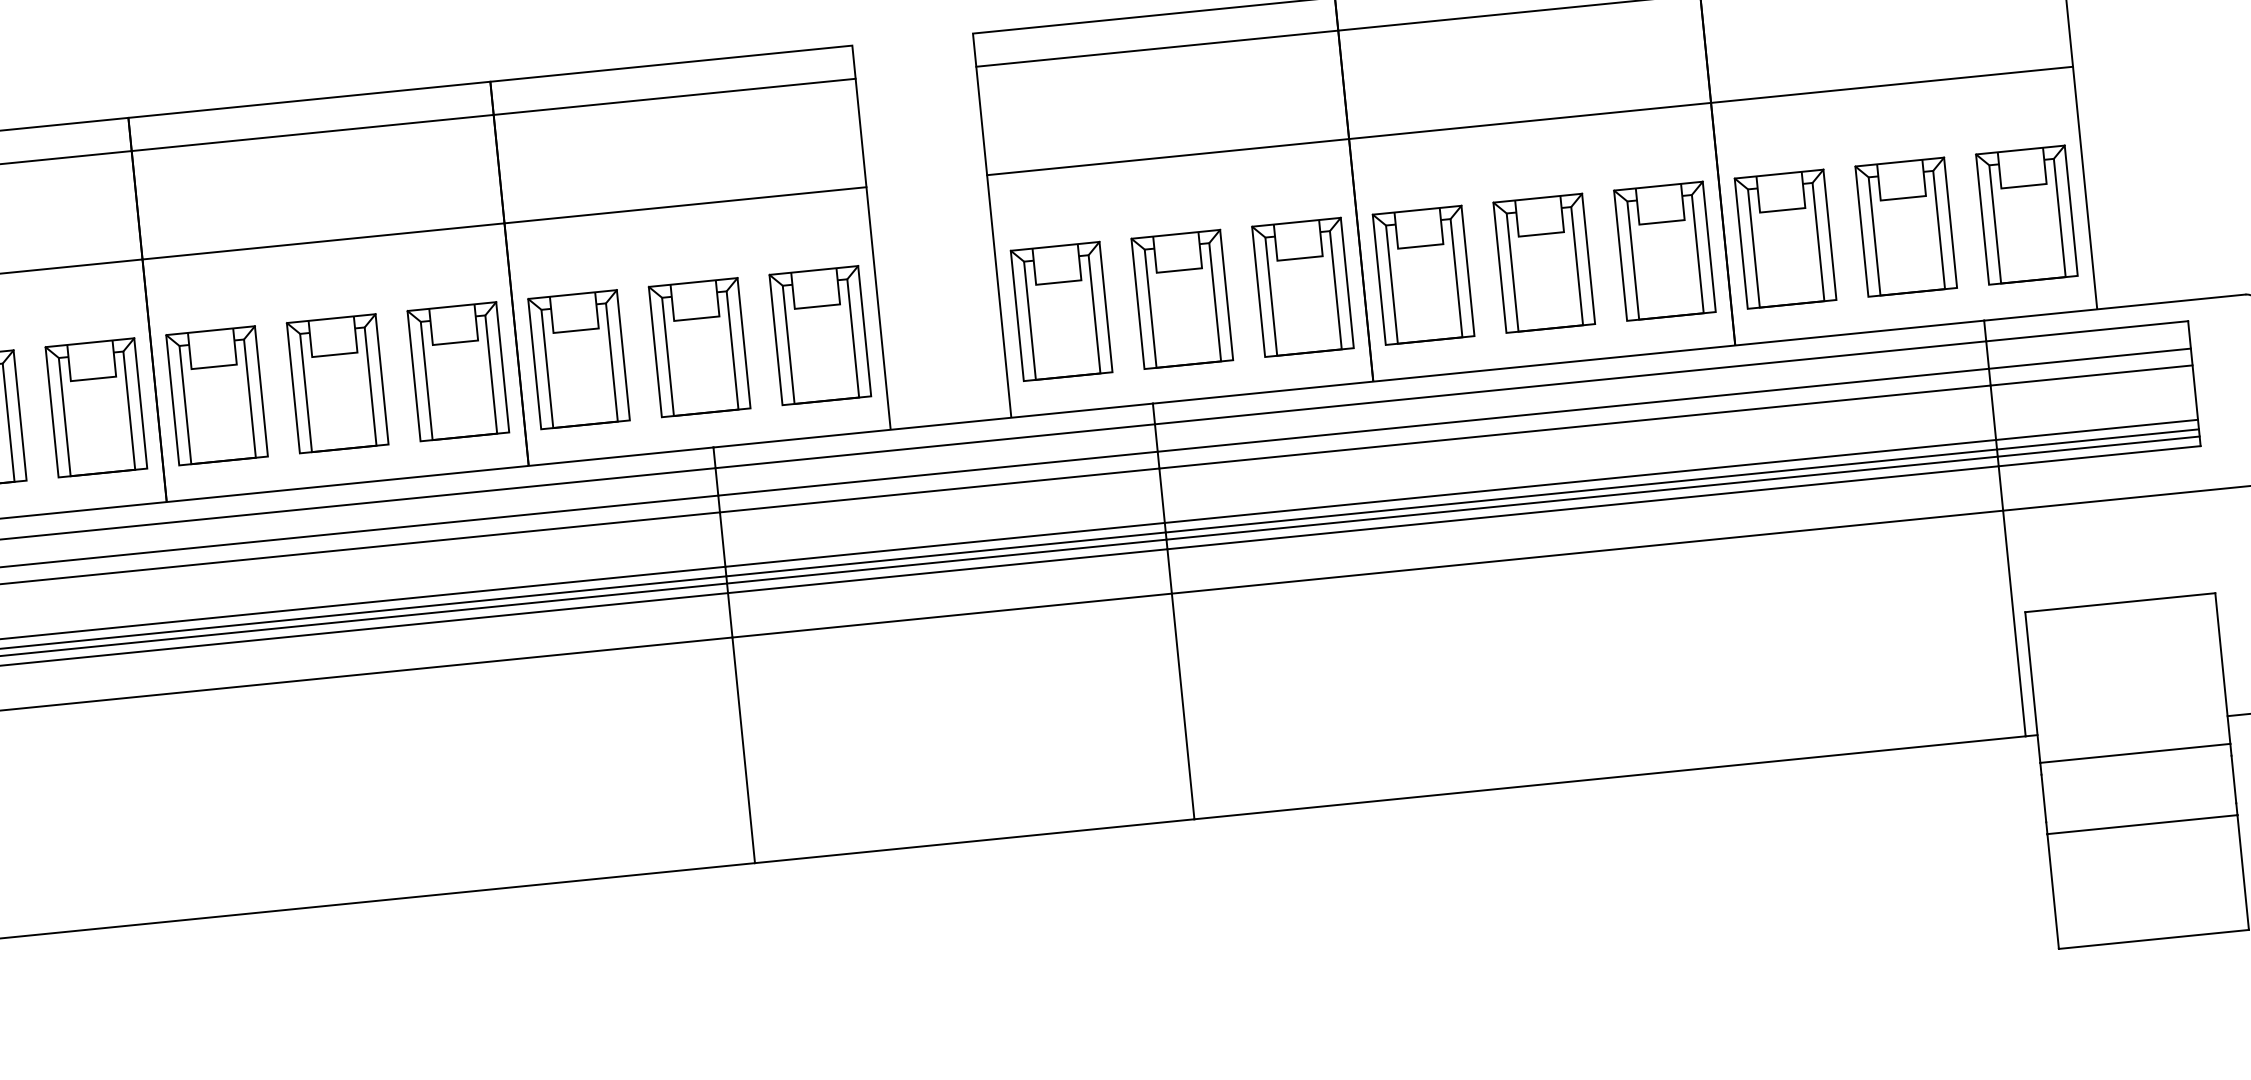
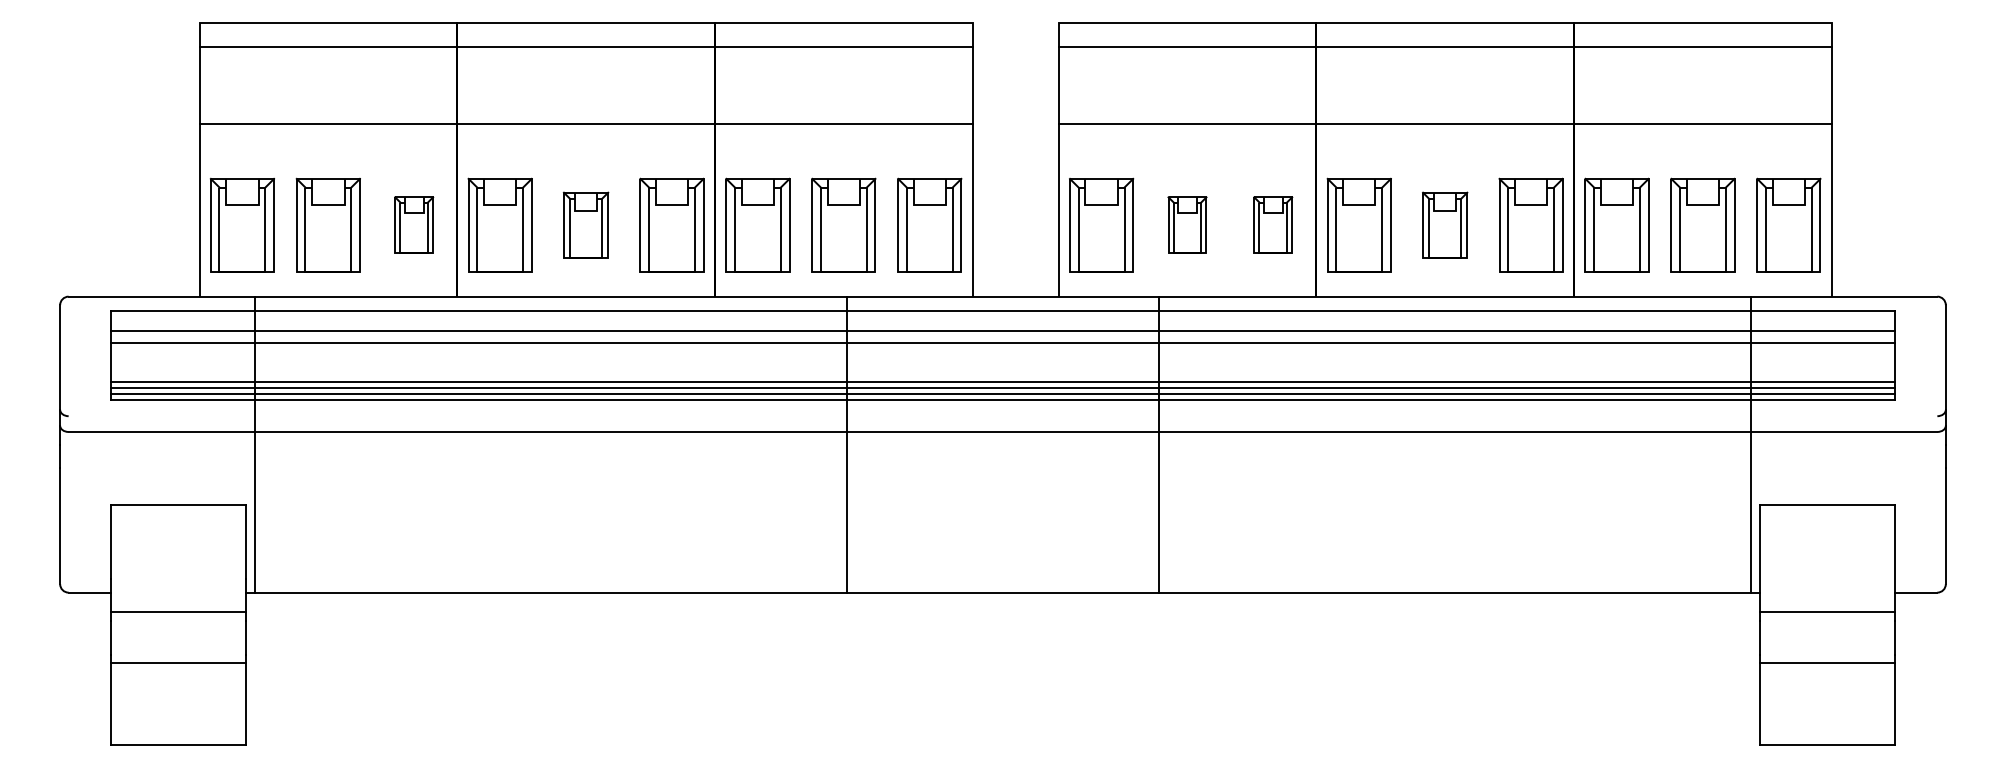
part: (1543, 262) -> (1444, 224), size x0.7
part: (1301, 286) -> (1272, 224), size x0.6
part: (1182, 298) -> (1187, 224), size x0.6
part: (336, 382) -> (585, 224), size x0.7
part: (95, 406) -> (413, 224), size x0.6

